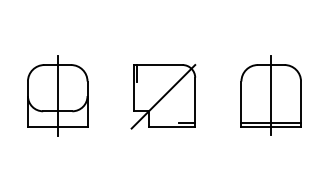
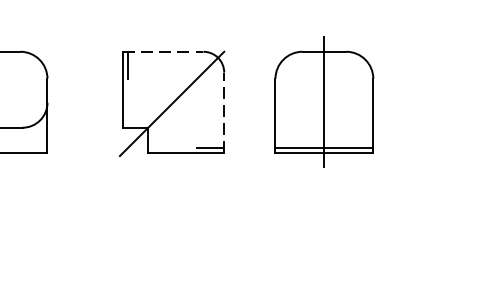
line: (158, 65) -> (163, 52), solid -> dashed
part: (270, 95) -> (323, 101), moved
line: (195, 101) -> (224, 111), solid -> dashed

